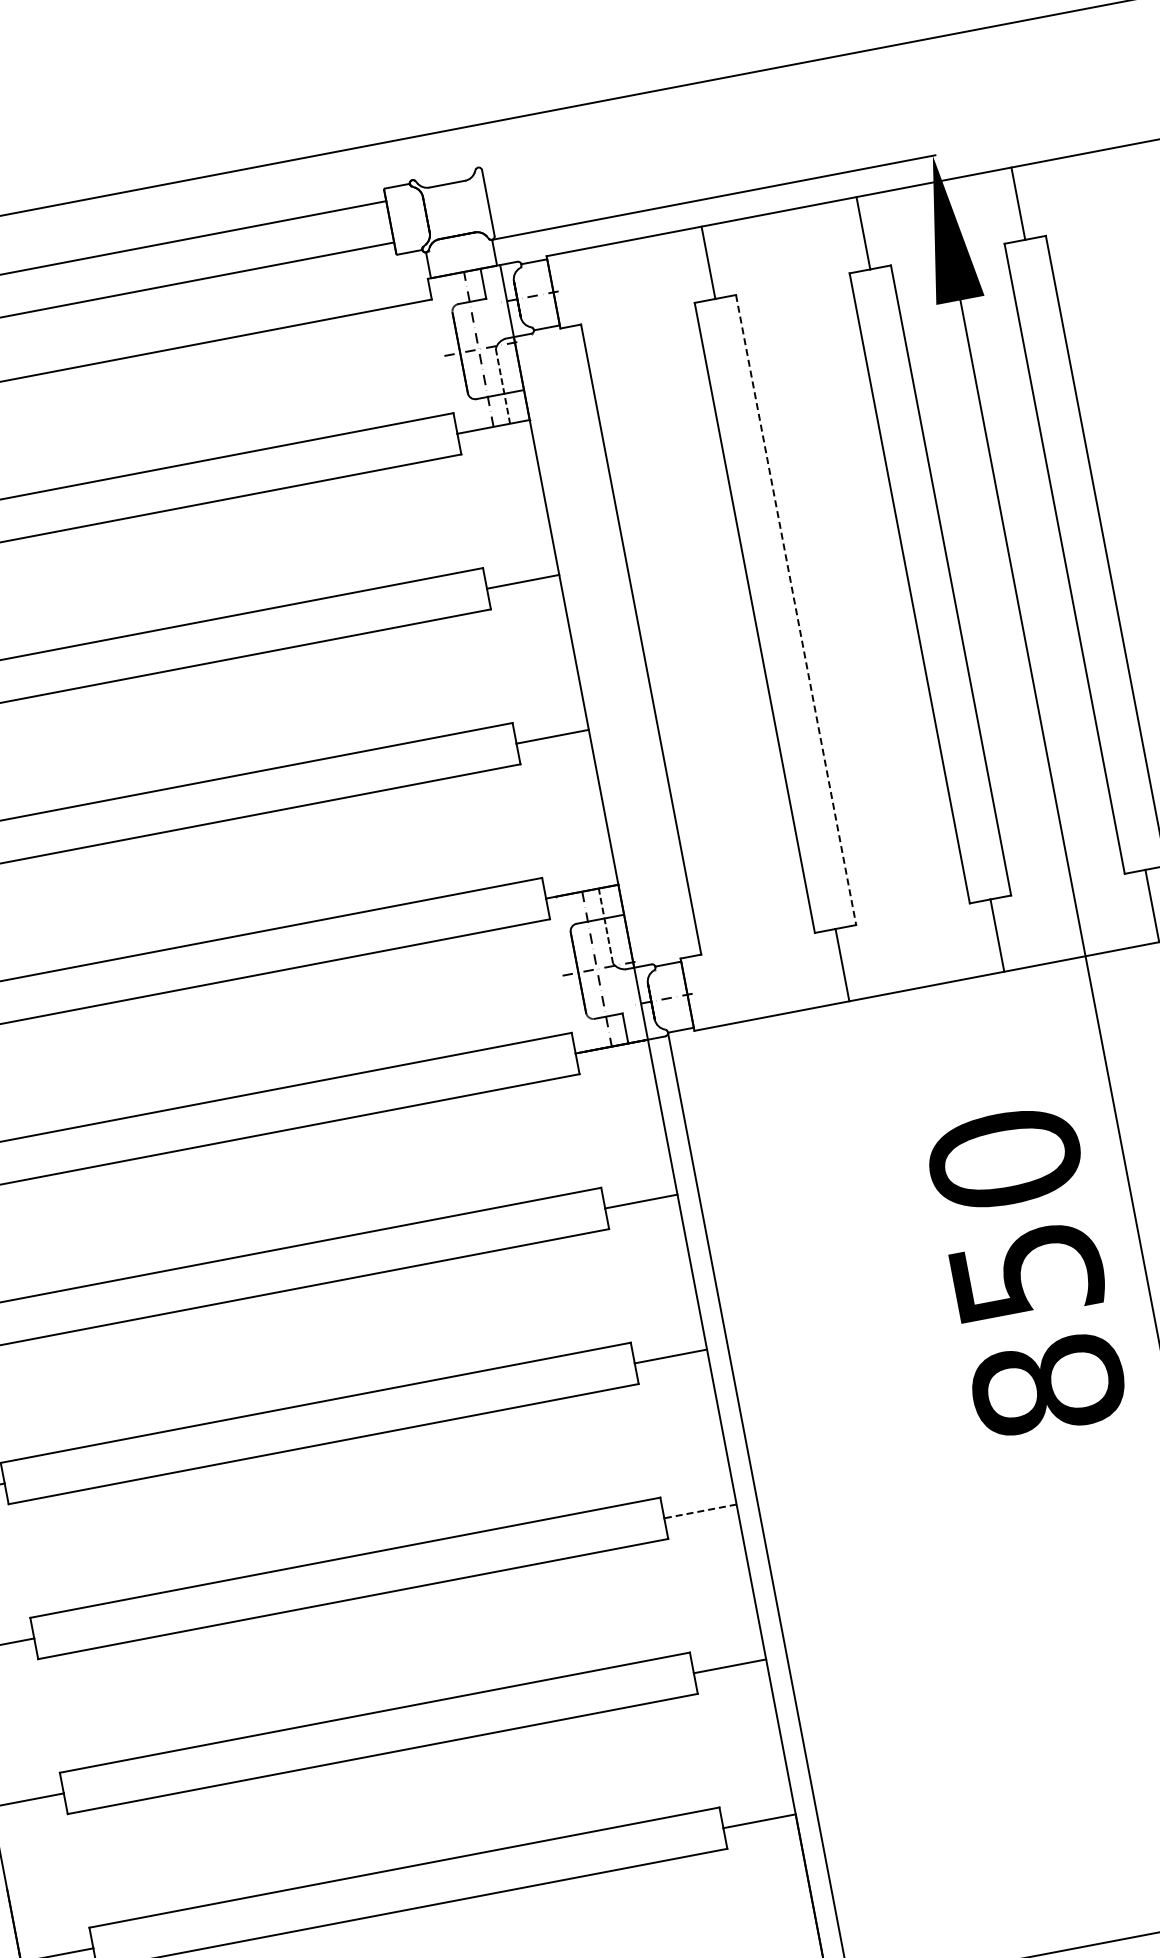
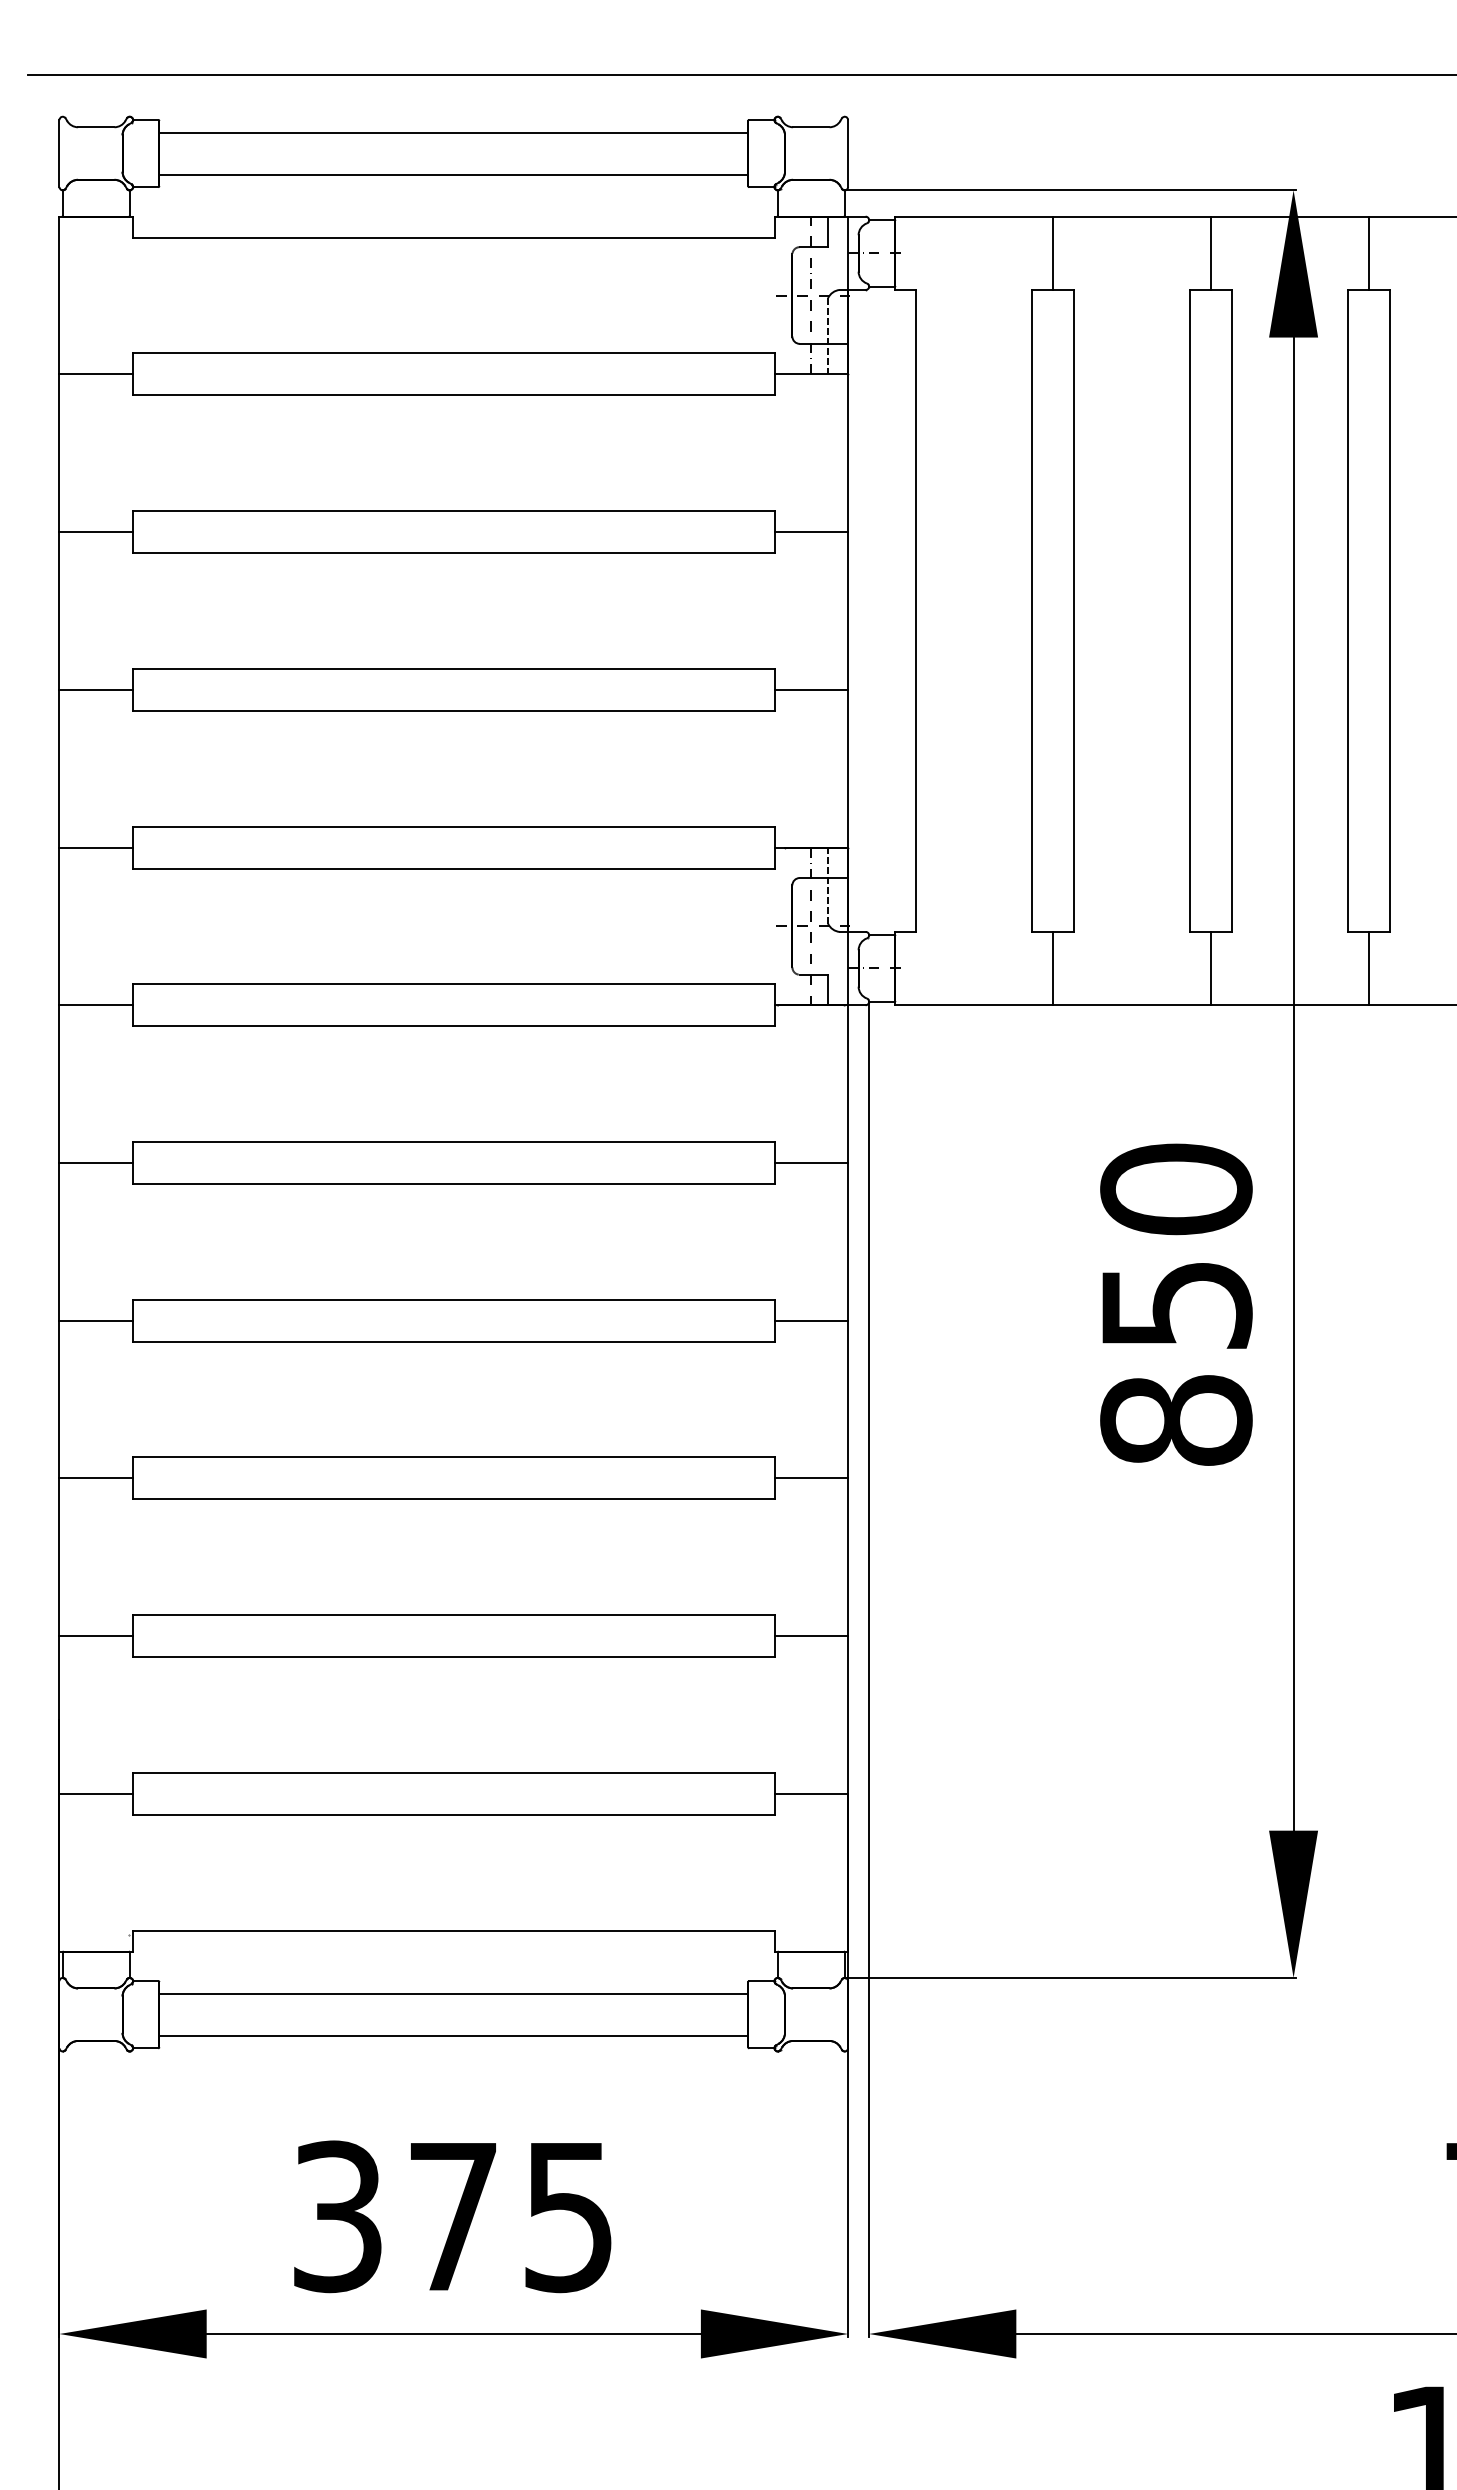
line: (796, 609) -> (1074, 610), dashed -> solid
line: (700, 1511) -> (811, 1478), dashed -> solid

